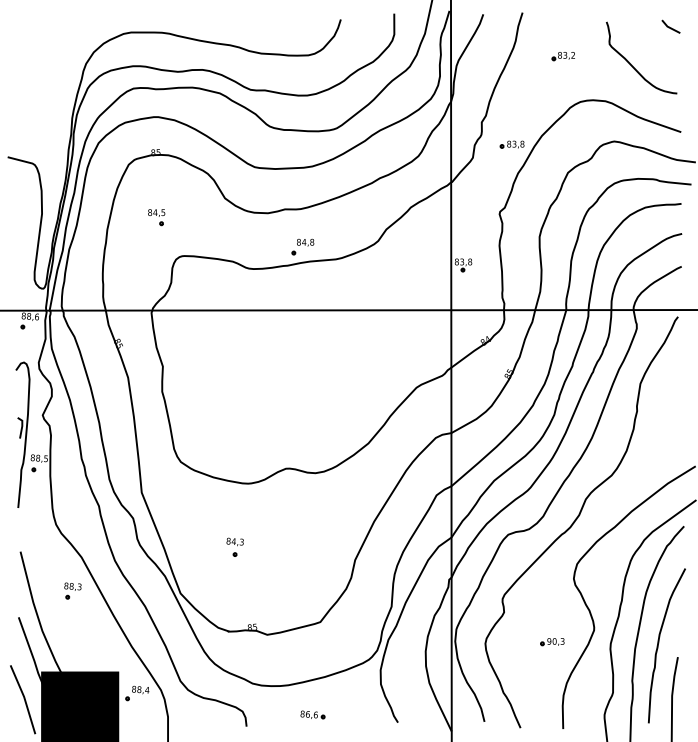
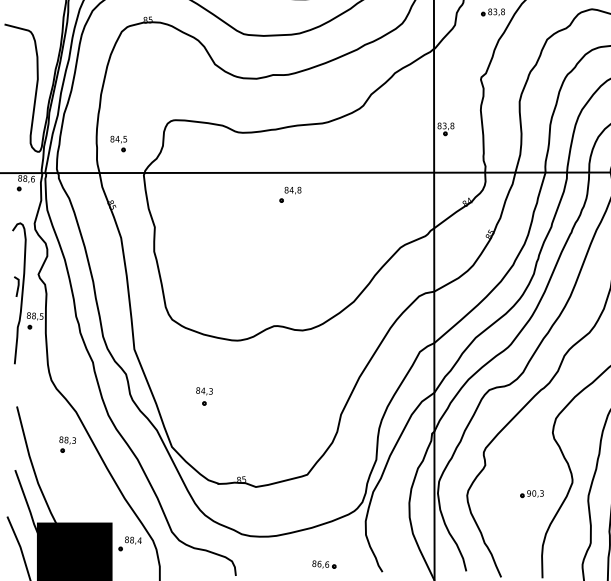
part: (156, 217) -> (118, 143), moved
part: (302, 246) -> (290, 194), moved
part: (234, 546) -> (203, 395), moved
part: (312, 714) -> (323, 564), moved

